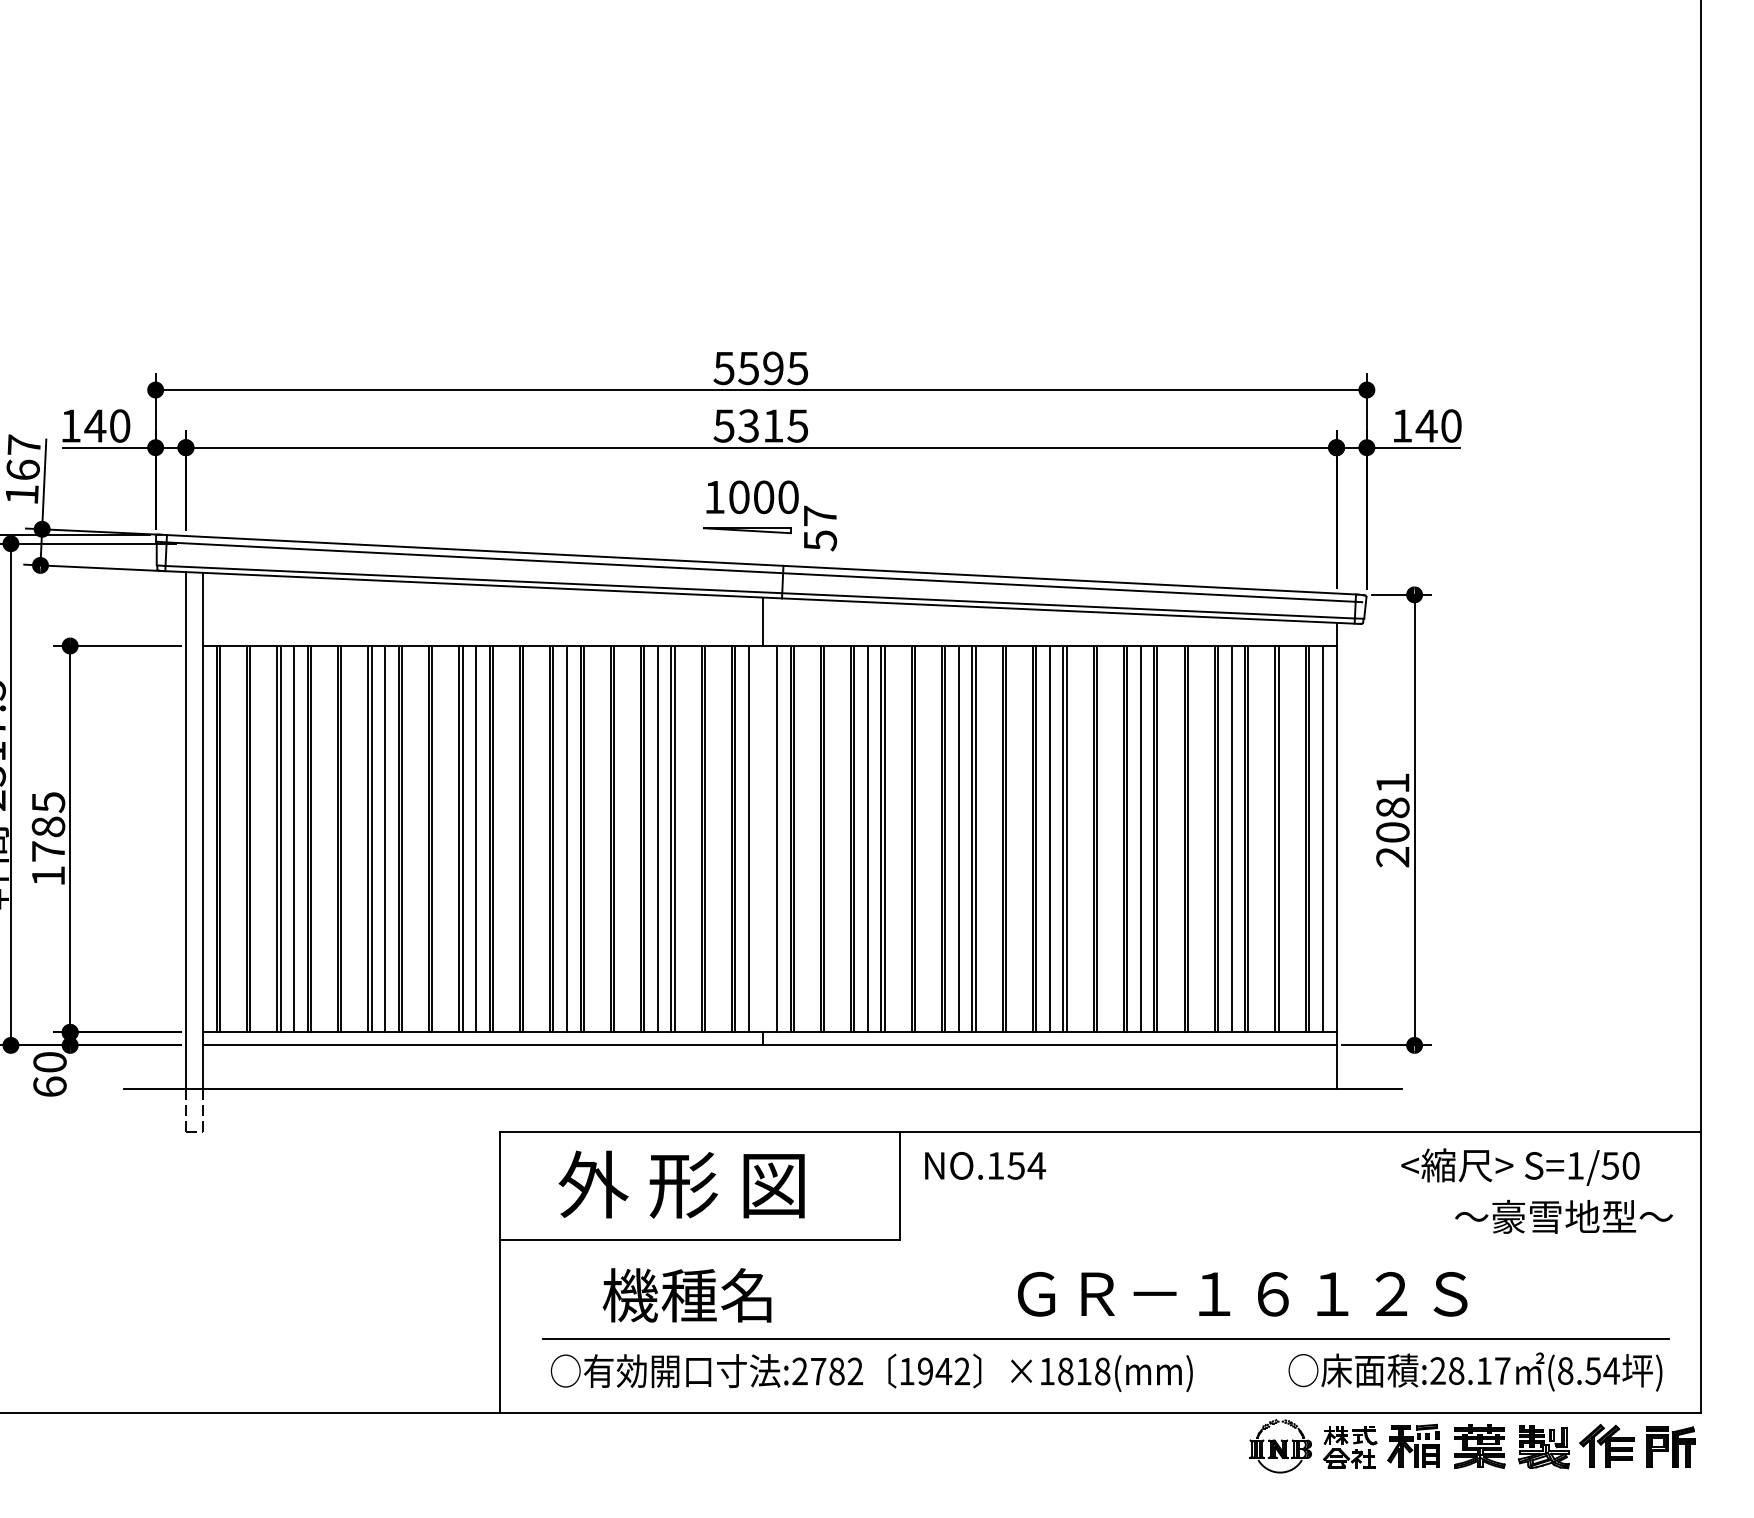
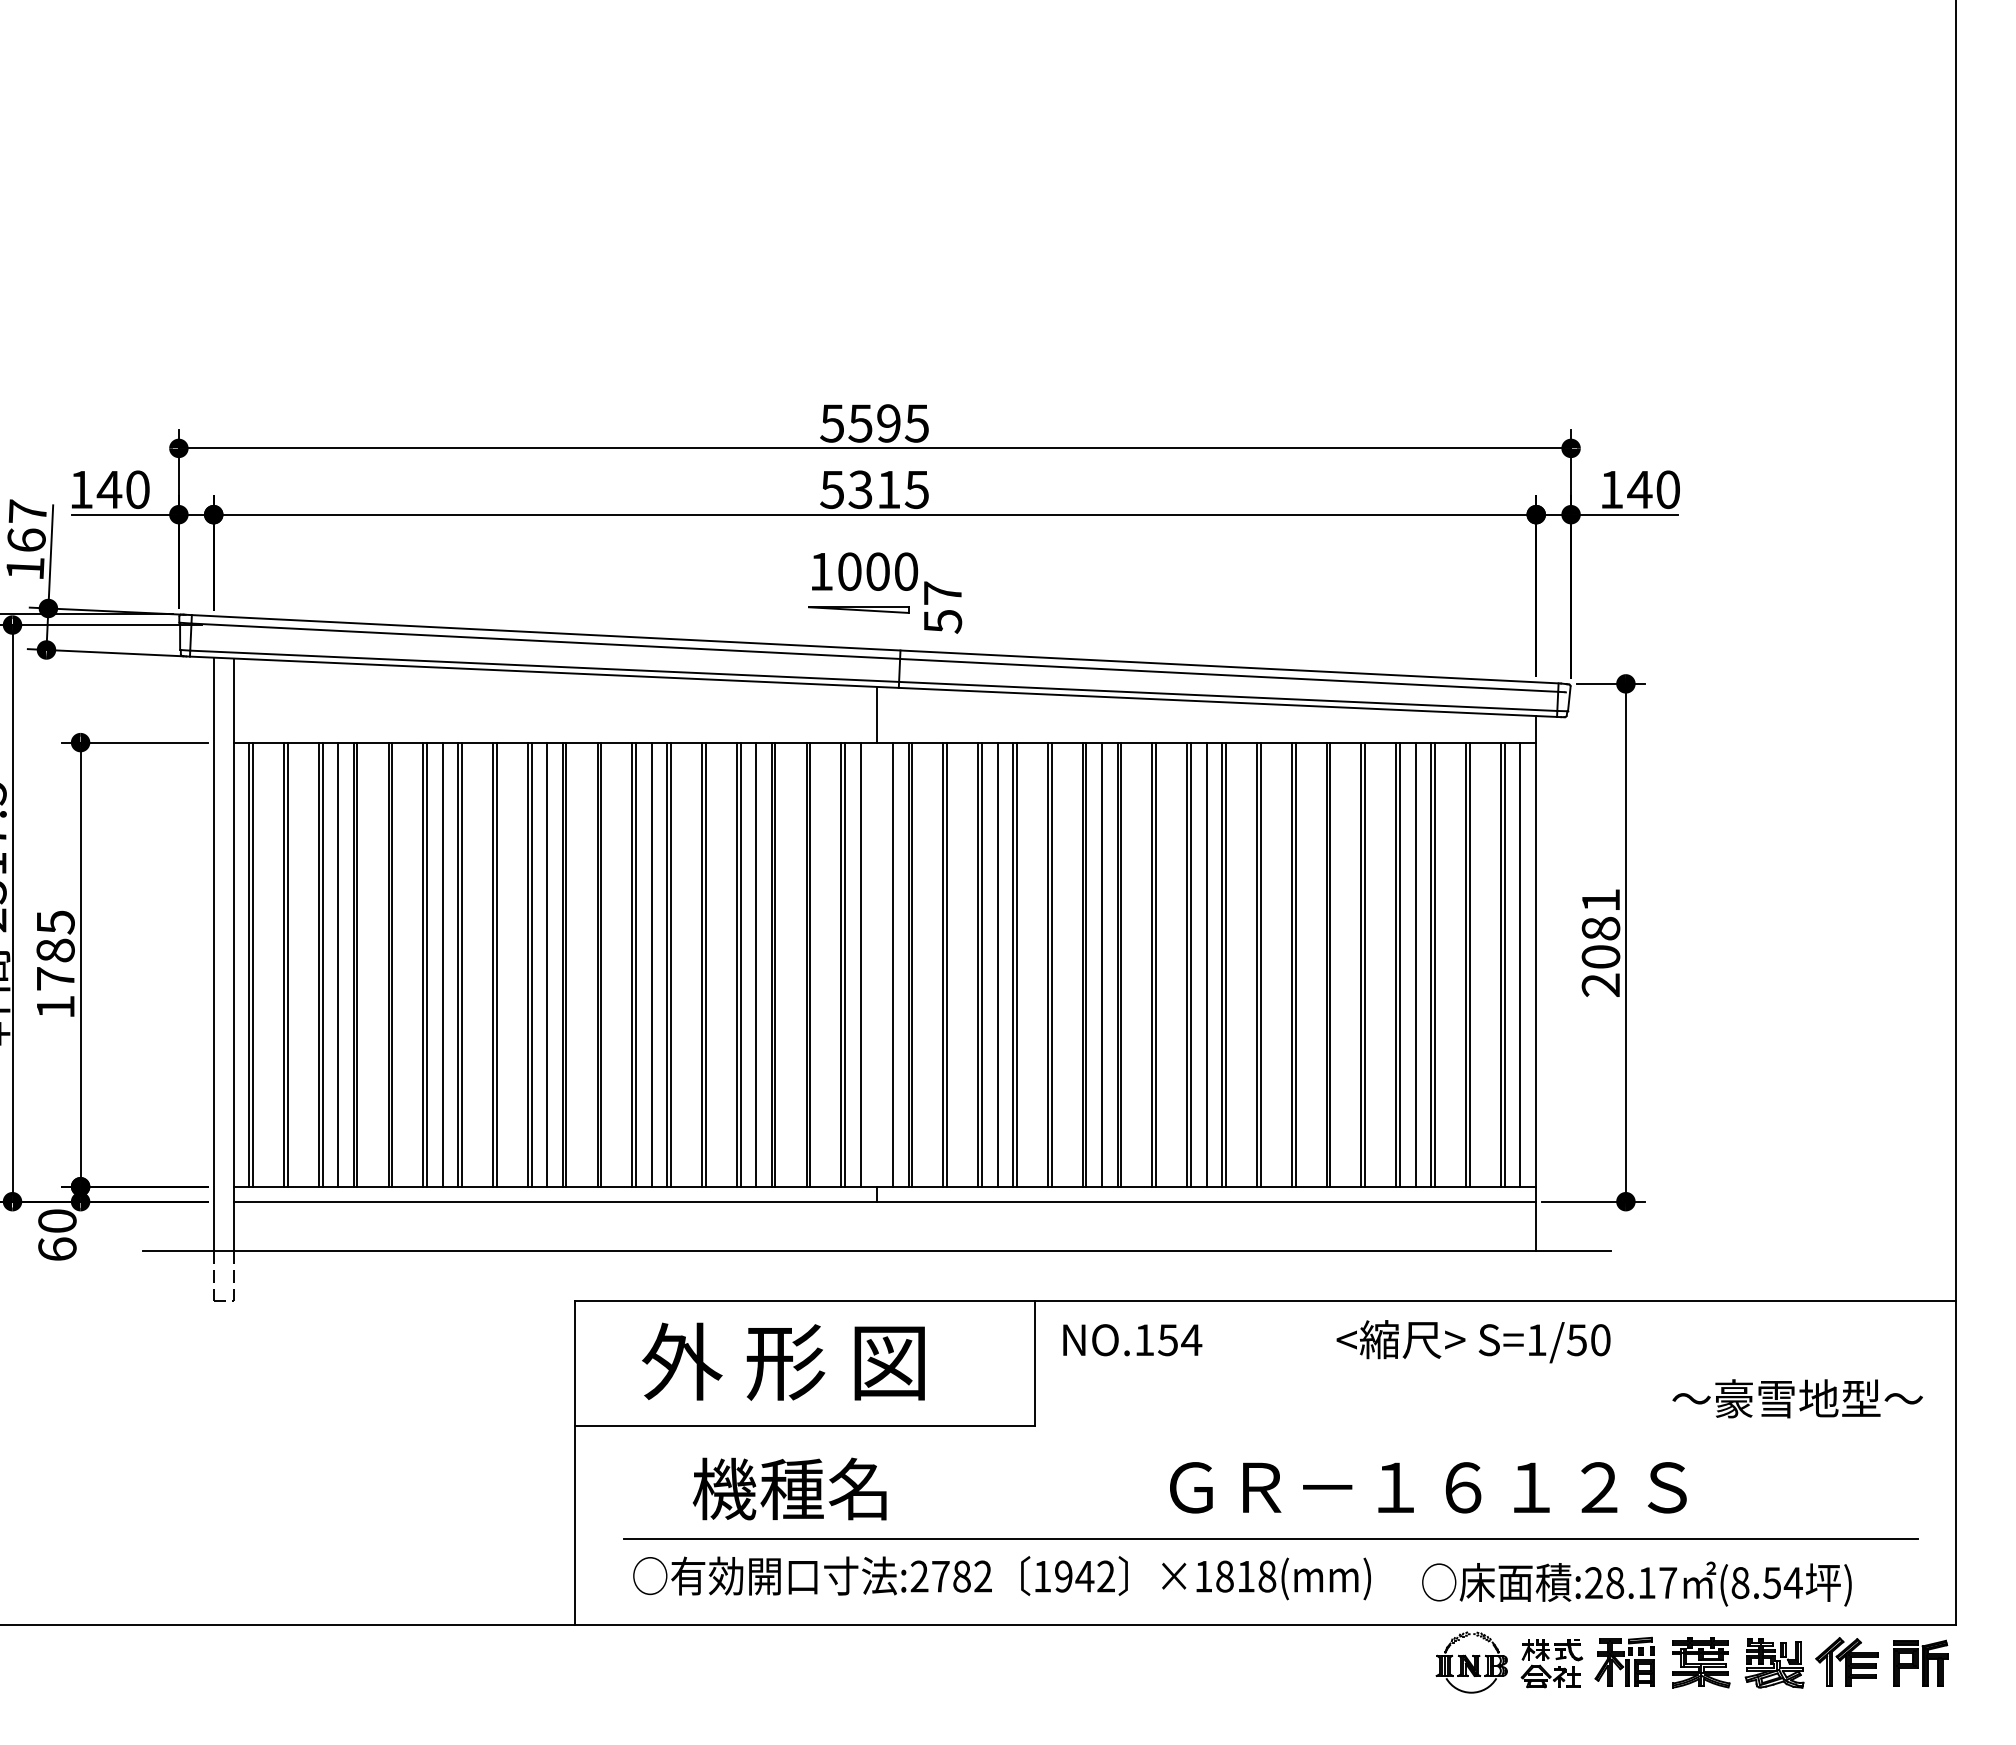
line: (1141, 839) -> (1311, 964), removed
text: (1520, 1167) -> (1473, 1341), moved
text: (1475, 1371) -> (1636, 1583), moved

